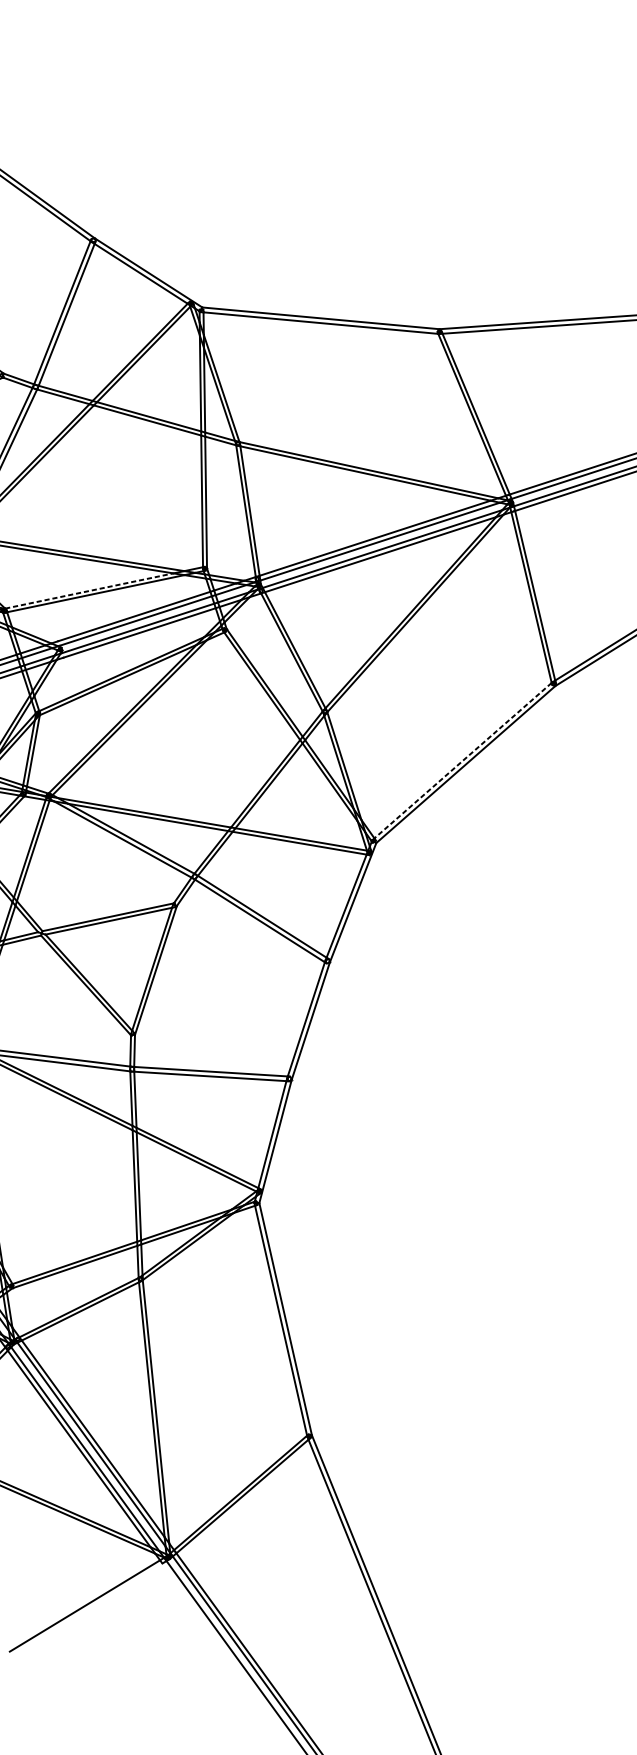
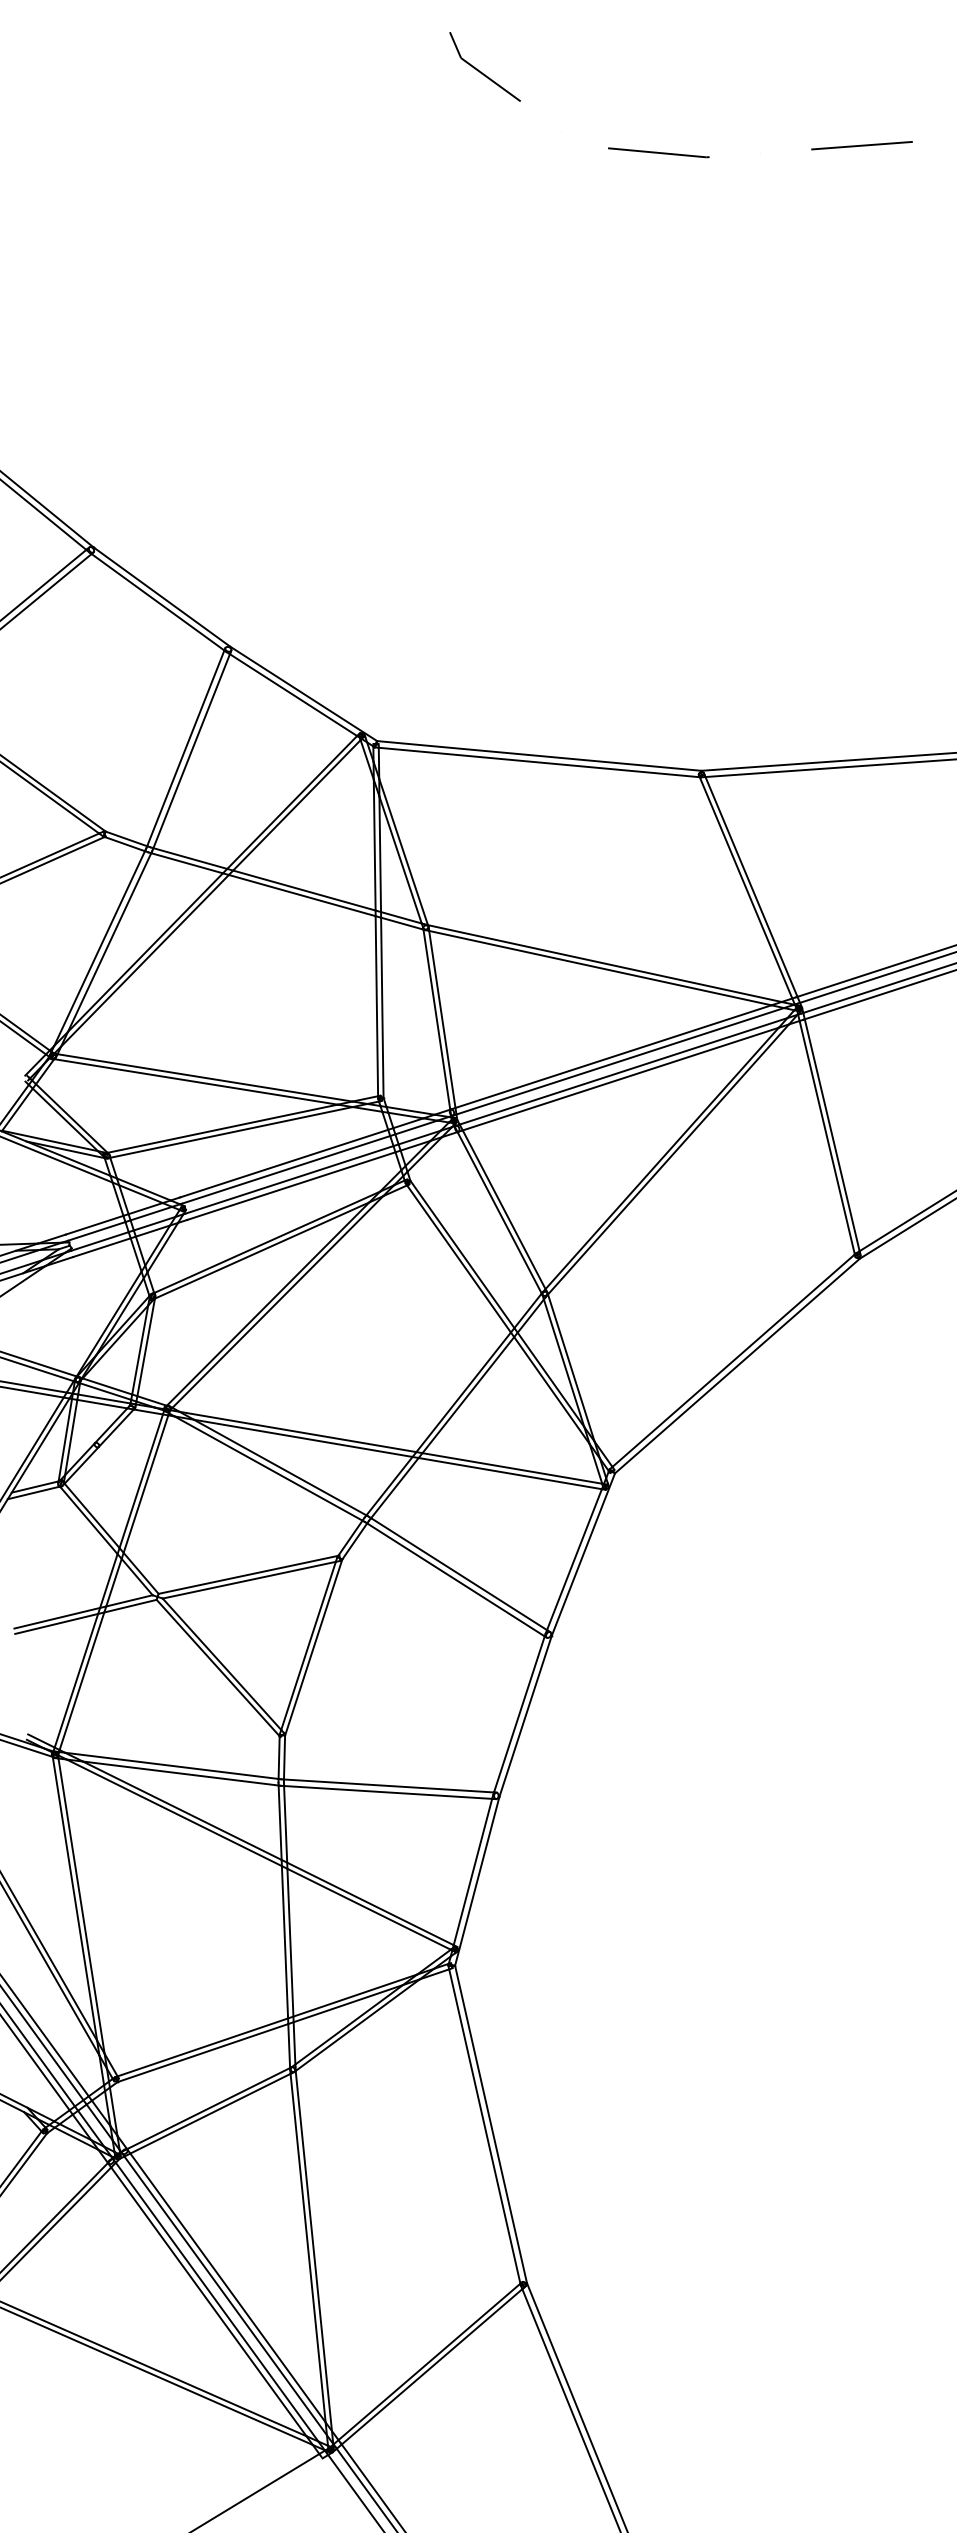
line: (89, 590) -> (222, 1128), dashed -> solid
line: (462, 761) -> (733, 1361), dashed -> solid

